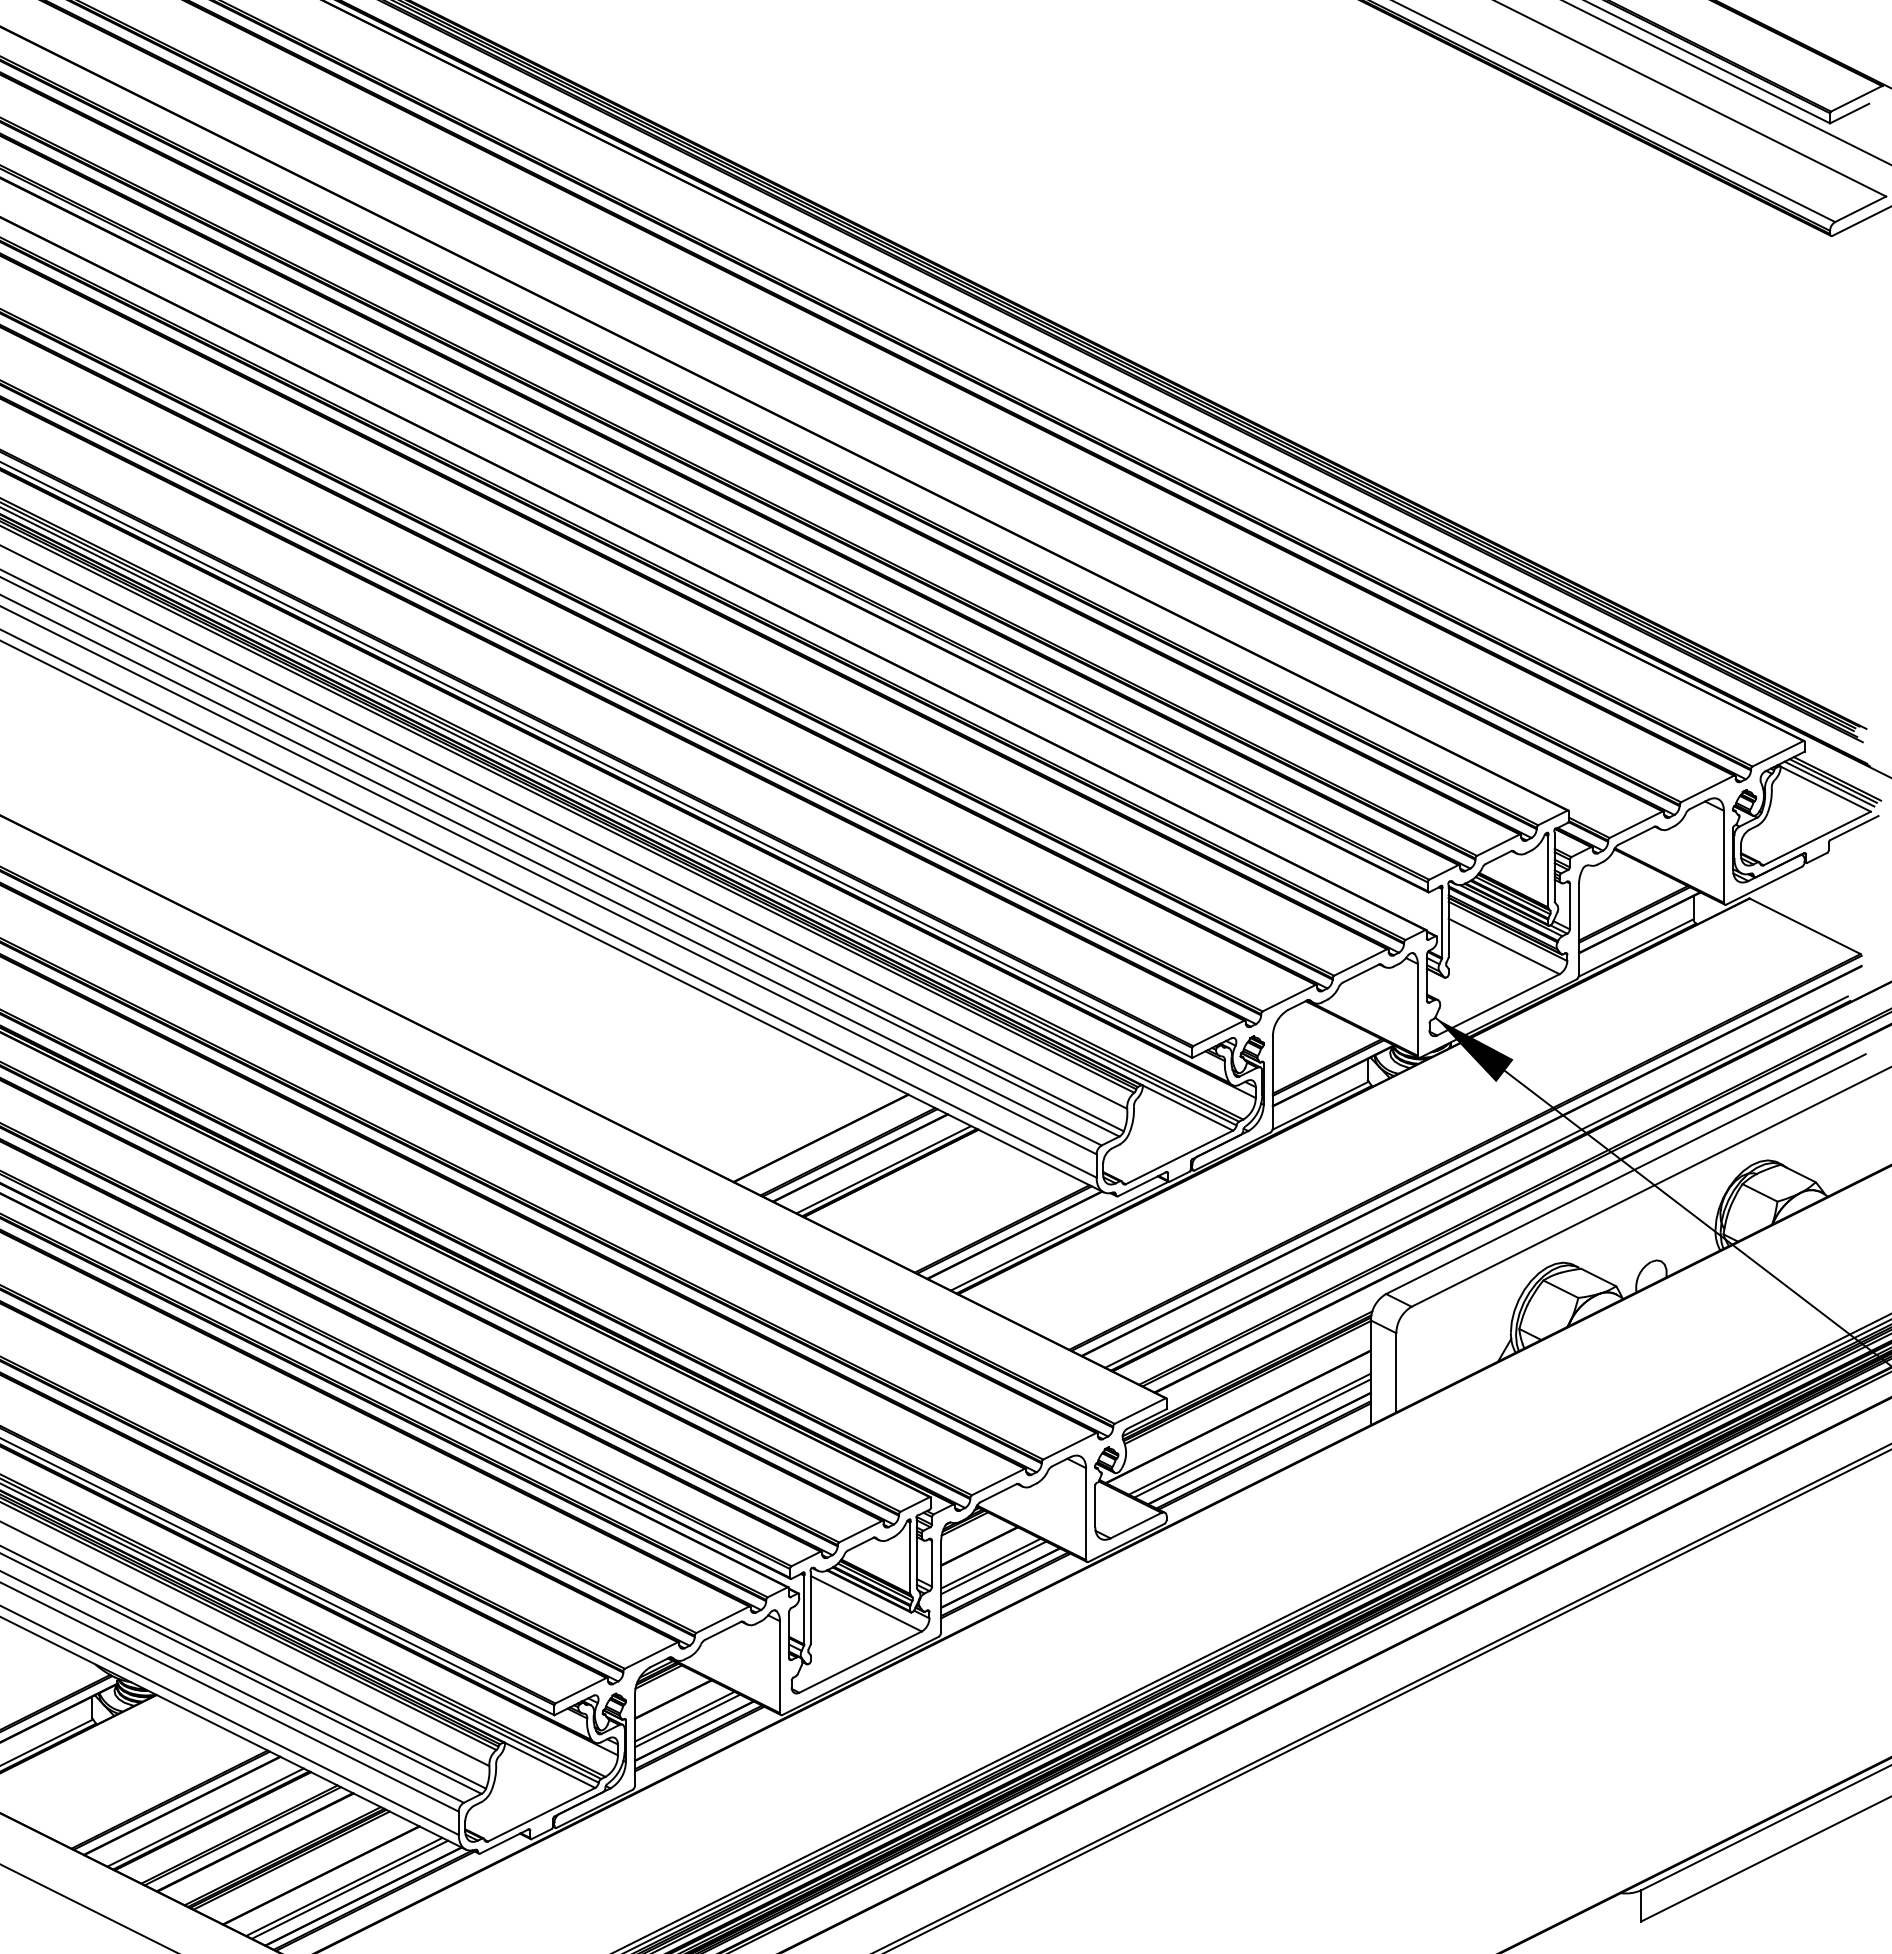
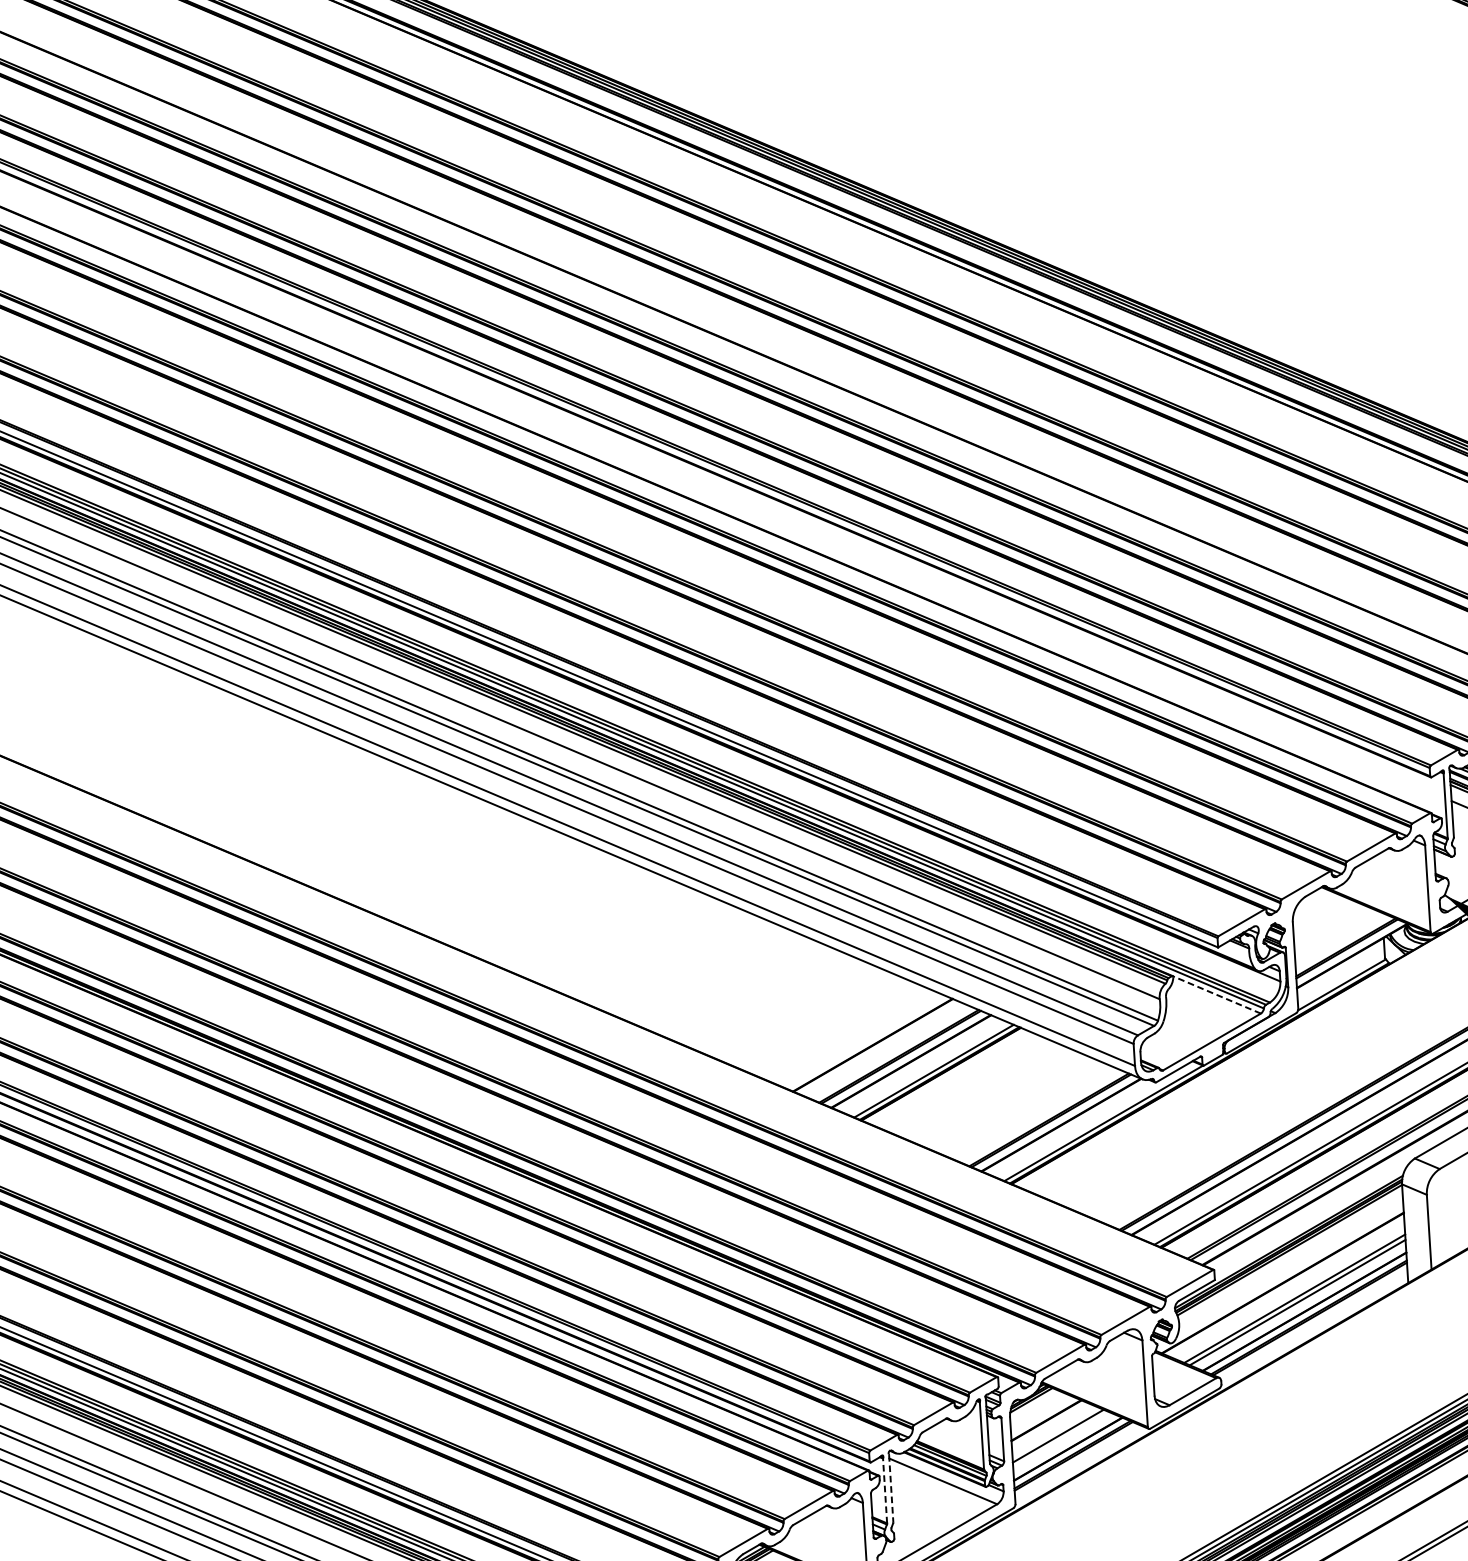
line: (1187, 1108) -> (1216, 995), solid -> dashed
line: (993, 1567) -> (1060, 1439), removed
line: (810, 1608) -> (890, 1489), solid -> dashed
line: (804, 1609) -> (885, 1490), solid -> dashed

